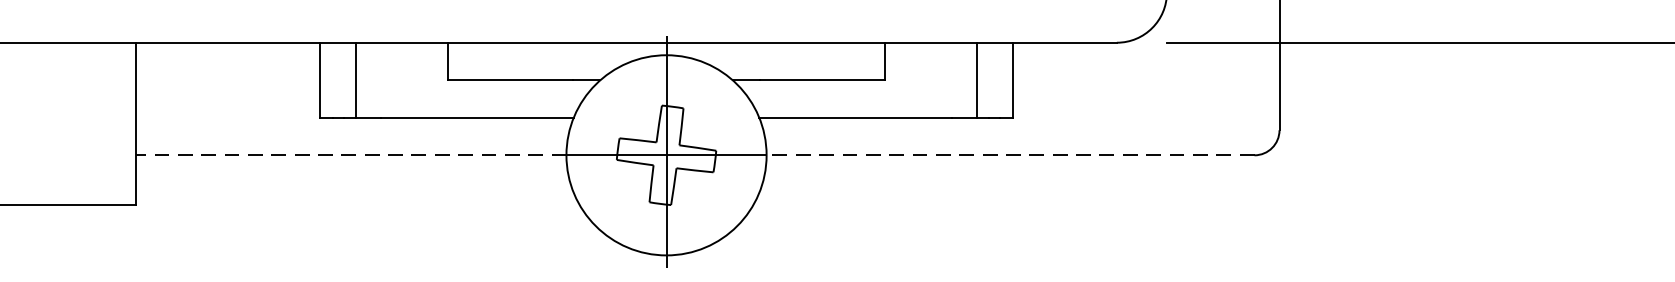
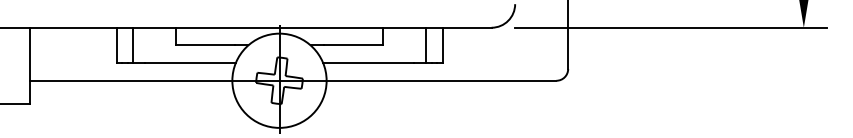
line: (350, 154) -> (130, 80), dashed -> solid
line: (1010, 154) -> (441, 80), dashed -> solid

